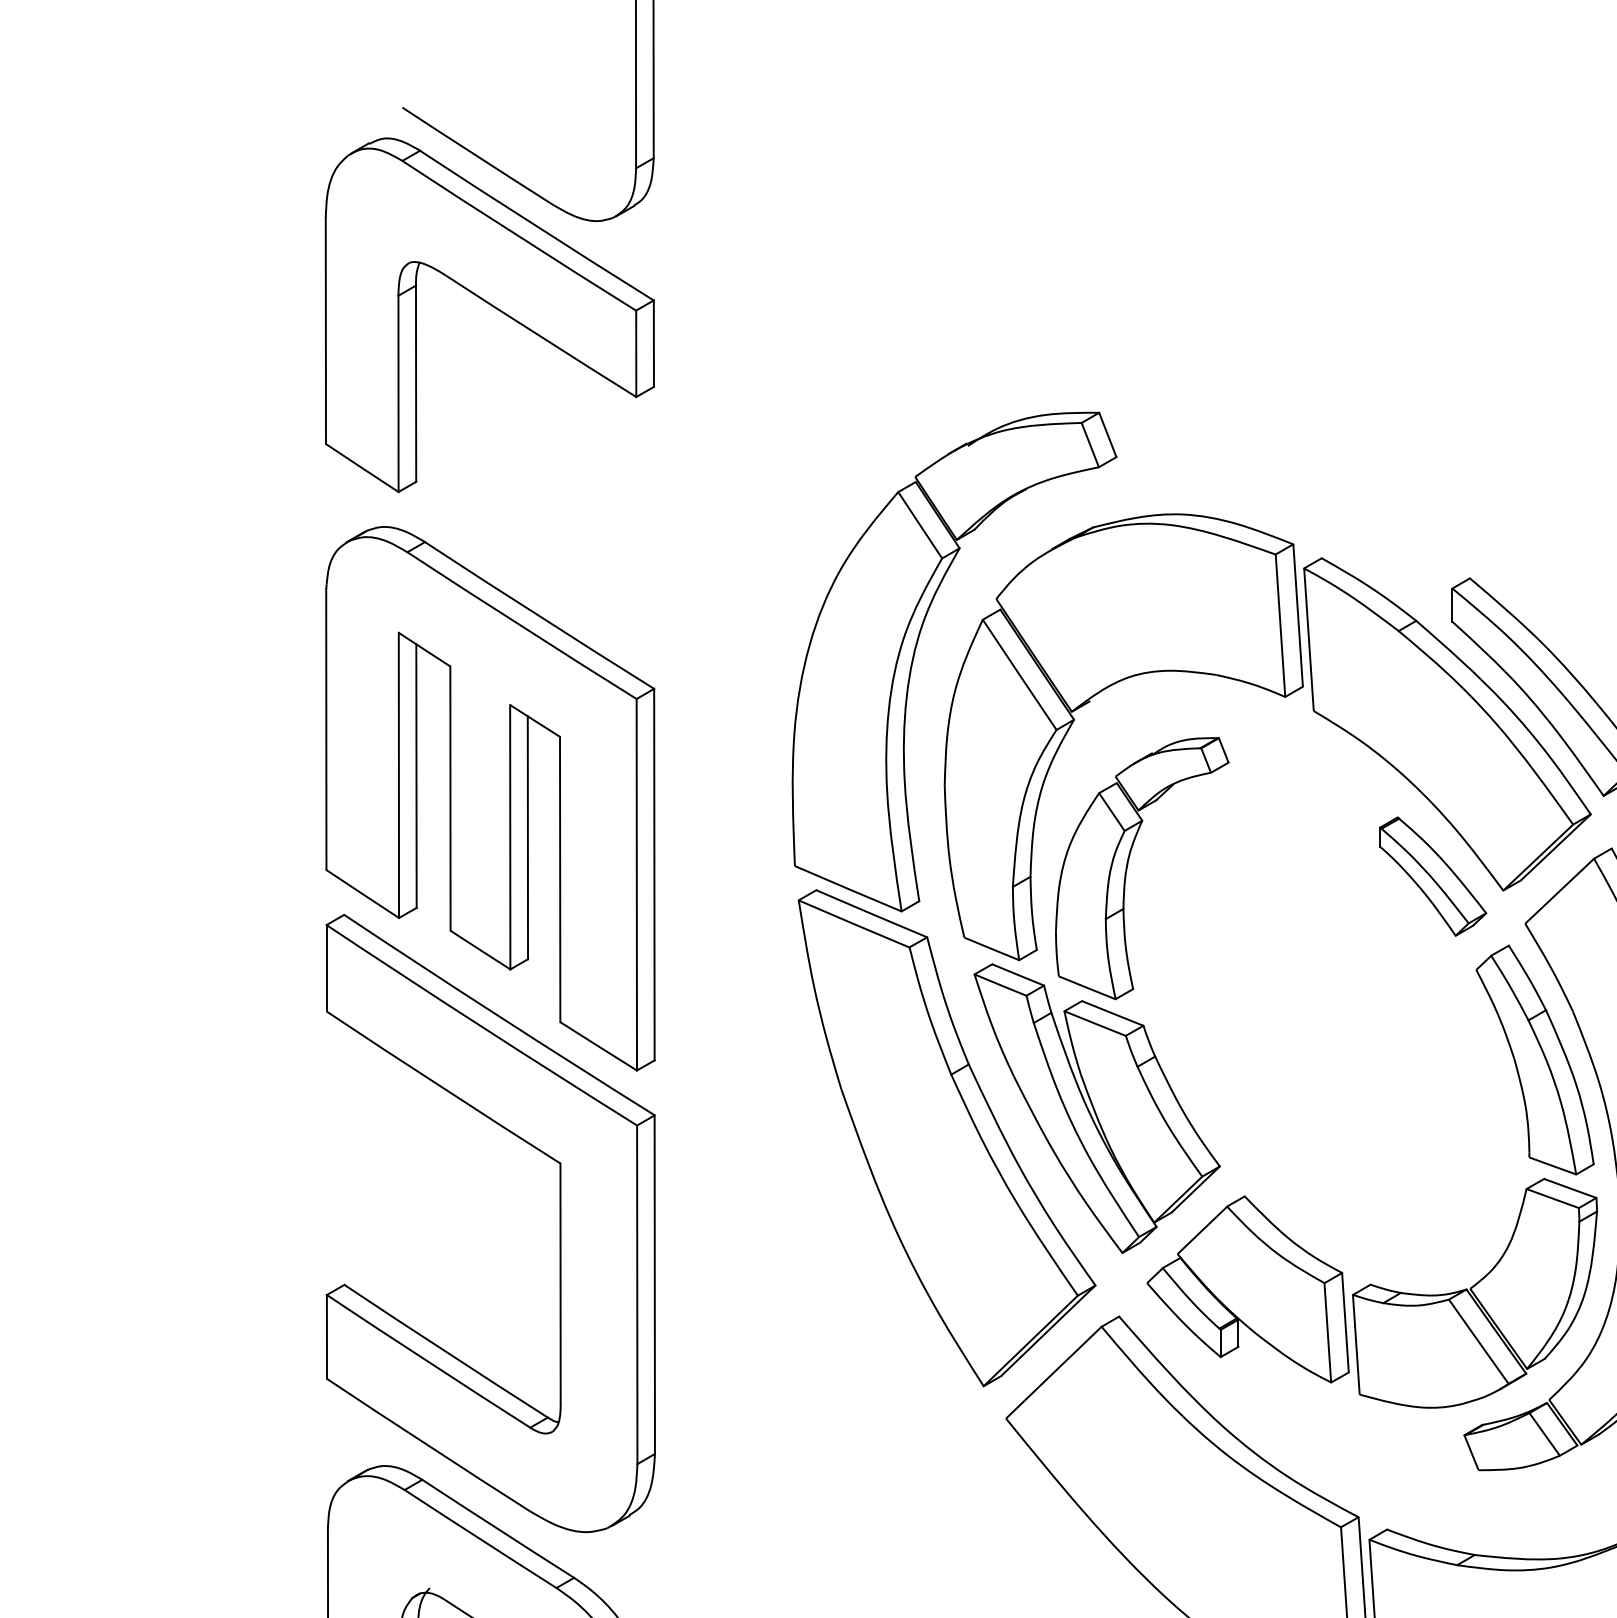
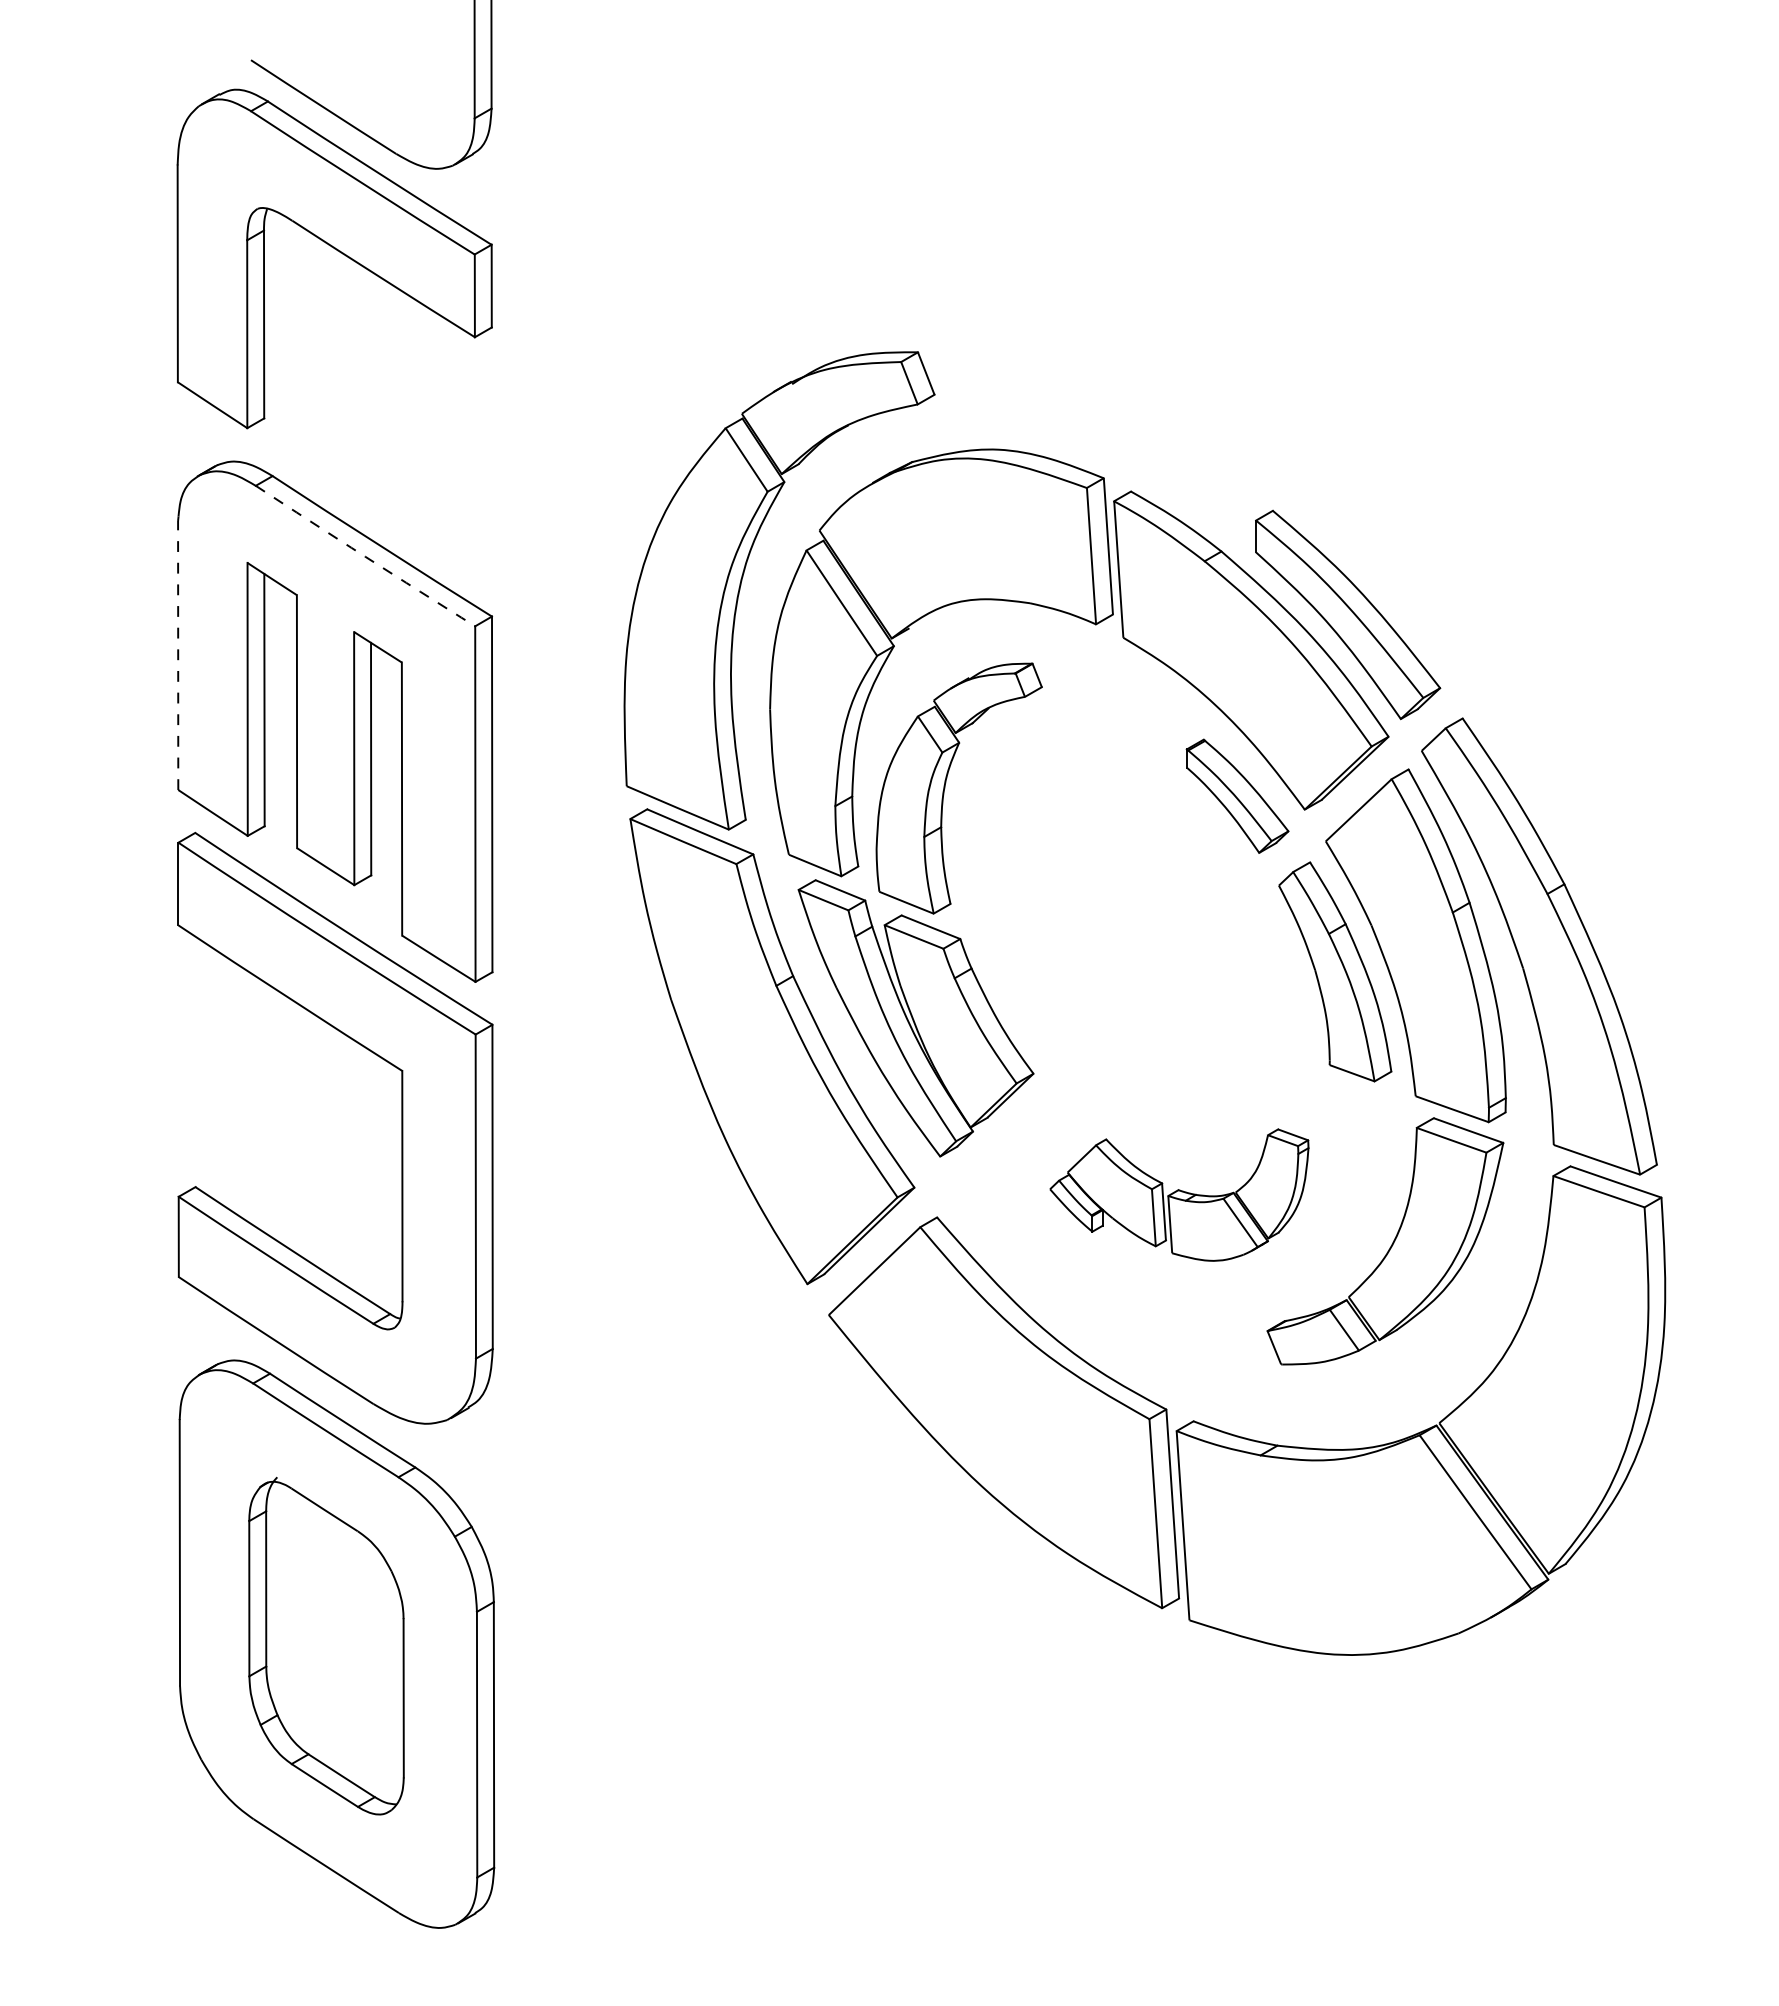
arc: (522, 626) -> (365, 556), solid -> dashed
line: (326, 729) -> (178, 655), solid -> dashed
part: (1372, 1292) -> (1179, 1194), size x0.6

